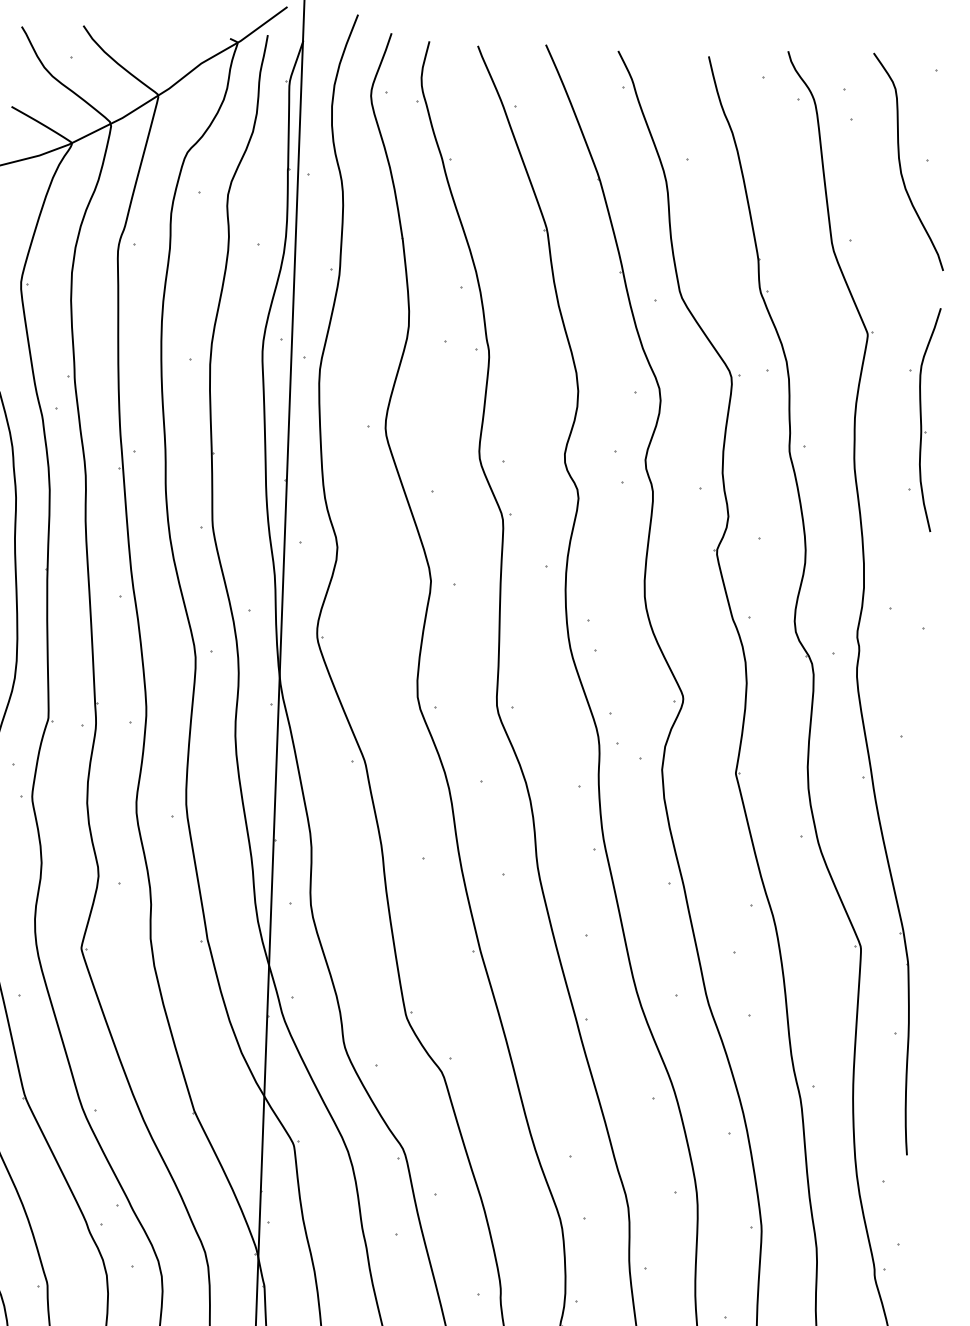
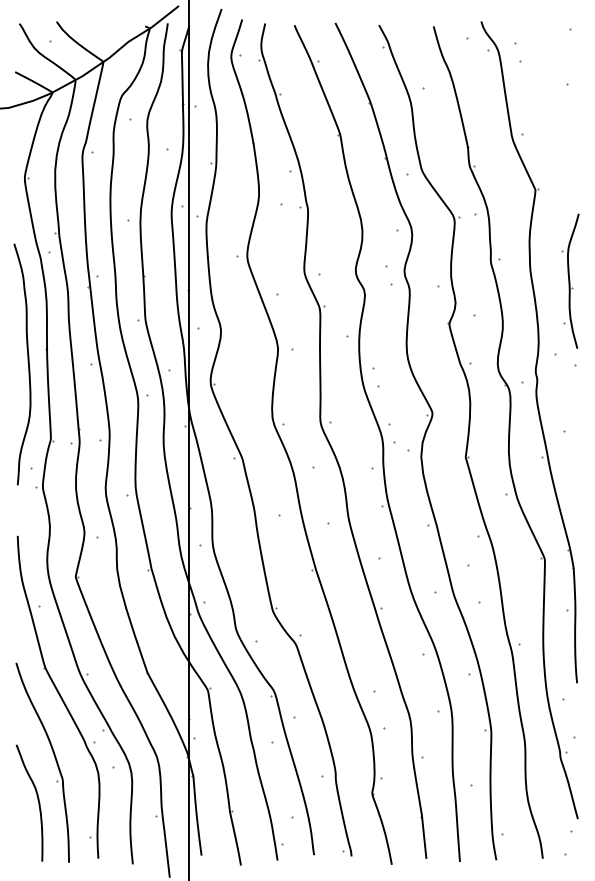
curve: (900, 161) -> (551, 85), removed
part: (922, 418) -> (570, 280), moved

